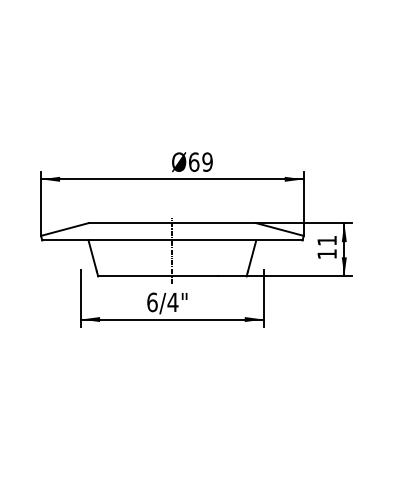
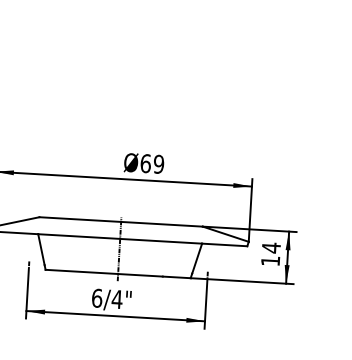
text: (326, 240) -> (270, 247), 11 -> 14

